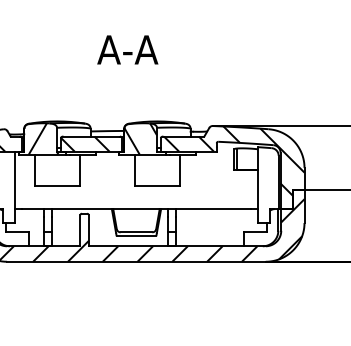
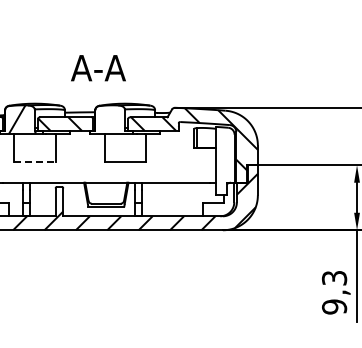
text: (127, 50) -> (98, 68), moved
hatch: (140, 138) -> (109, 119), removed
line: (57, 185) -> (35, 161), solid -> dashed

